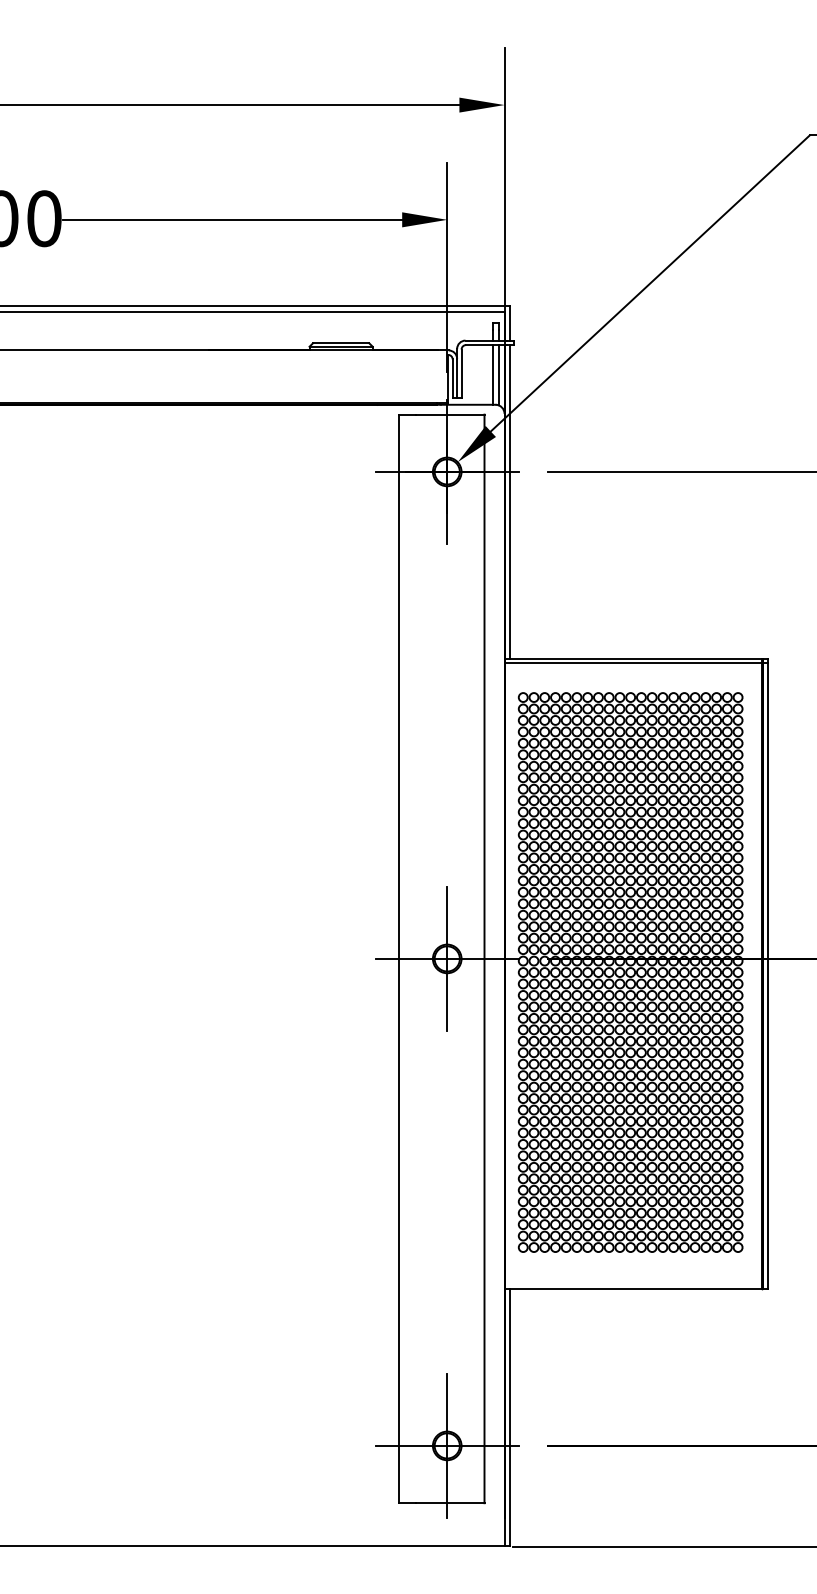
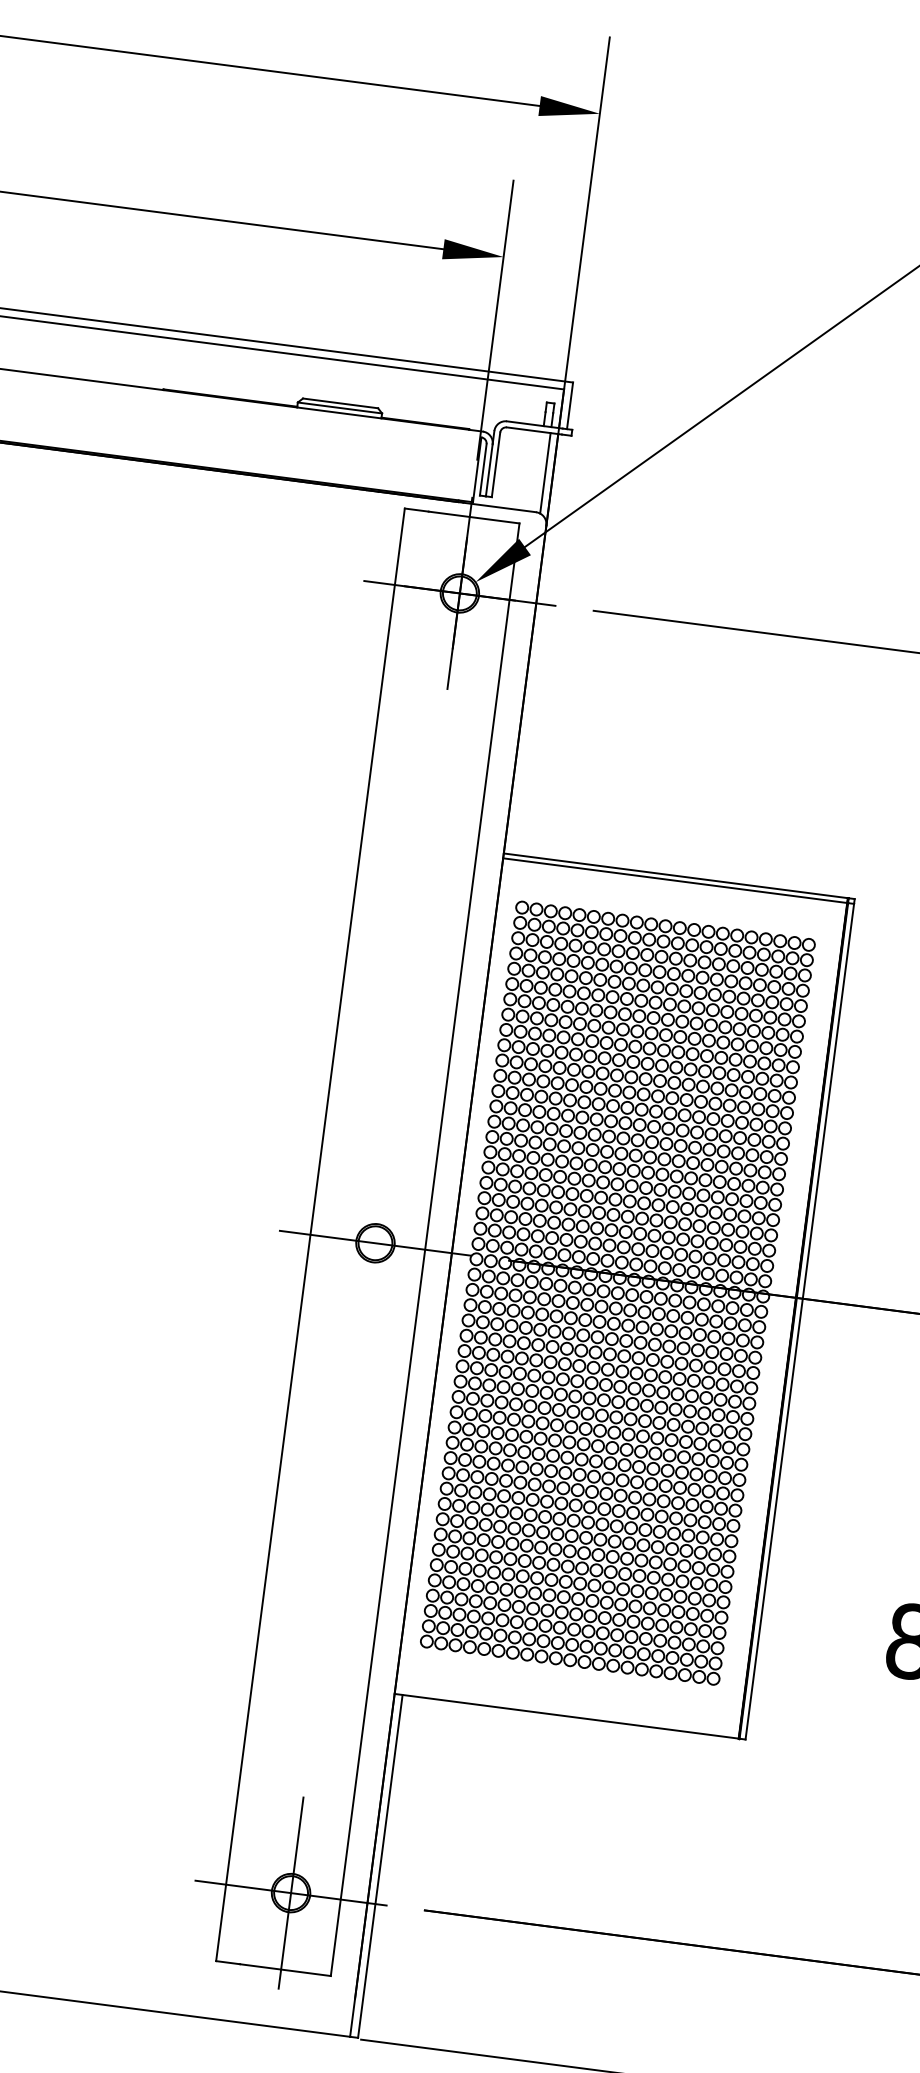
line: (493, 374) -> (538, 471), removed
line: (510, 502) -> (538, 645), removed
line: (447, 958) -> (375, 1242), removed

